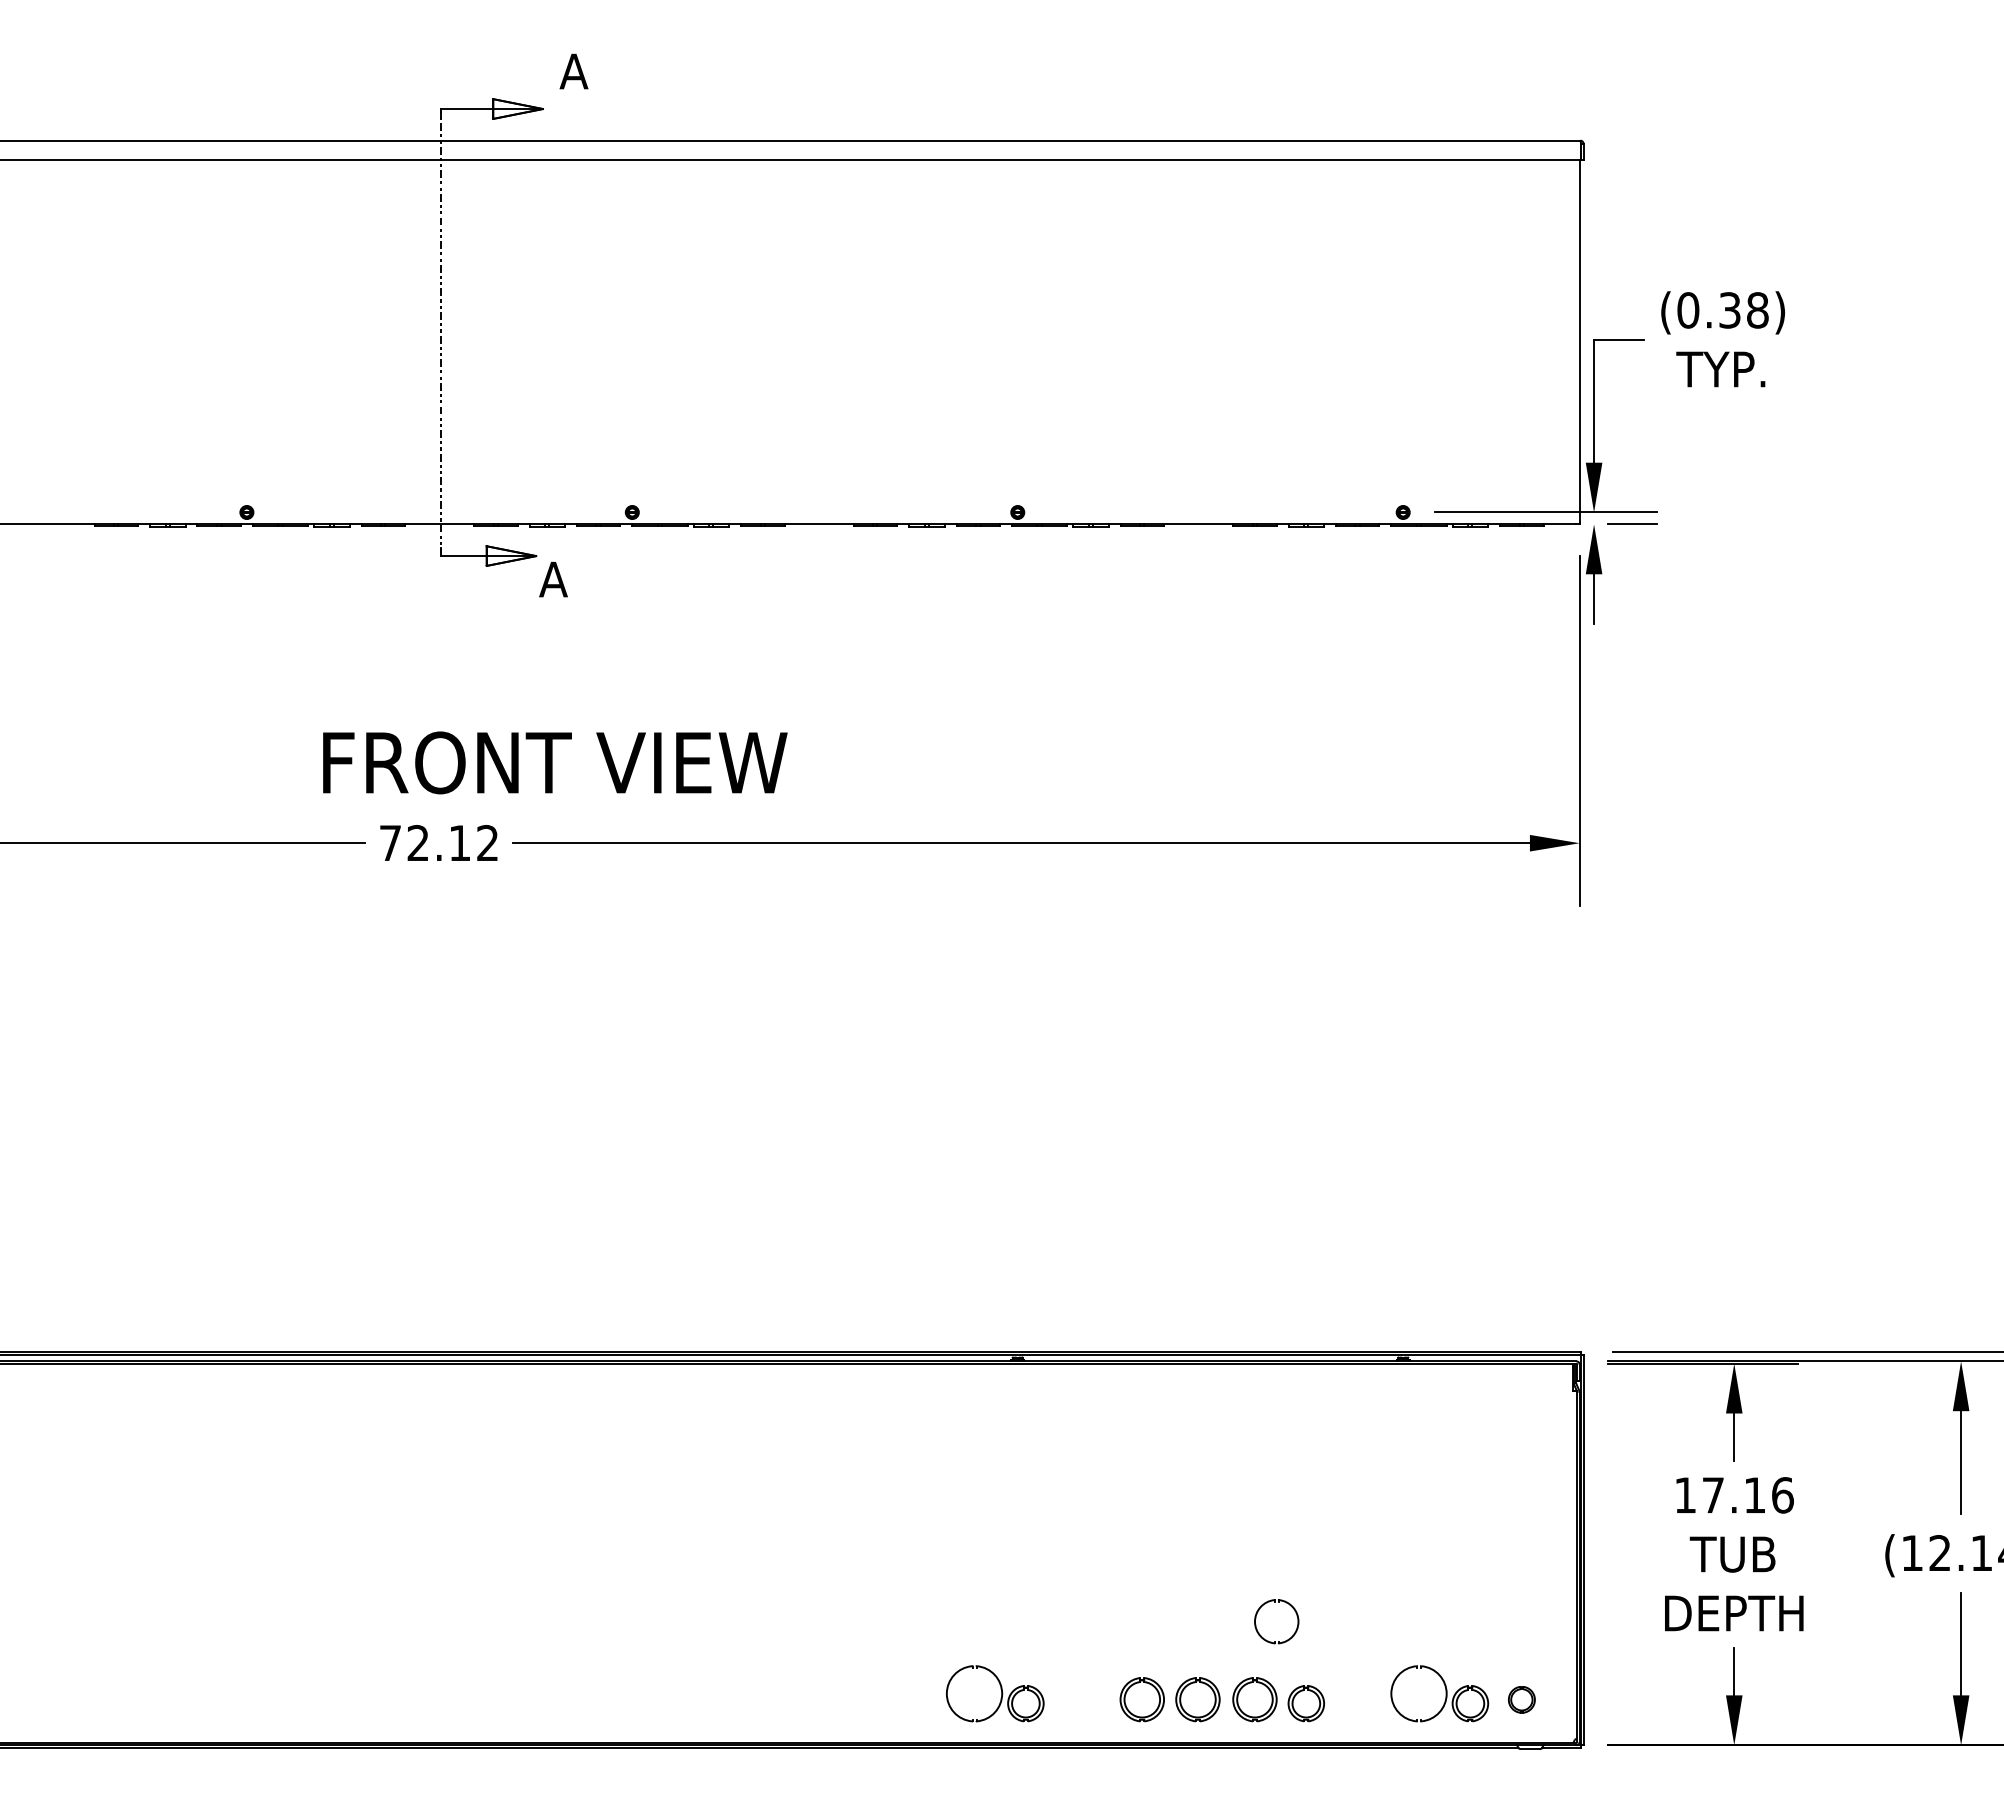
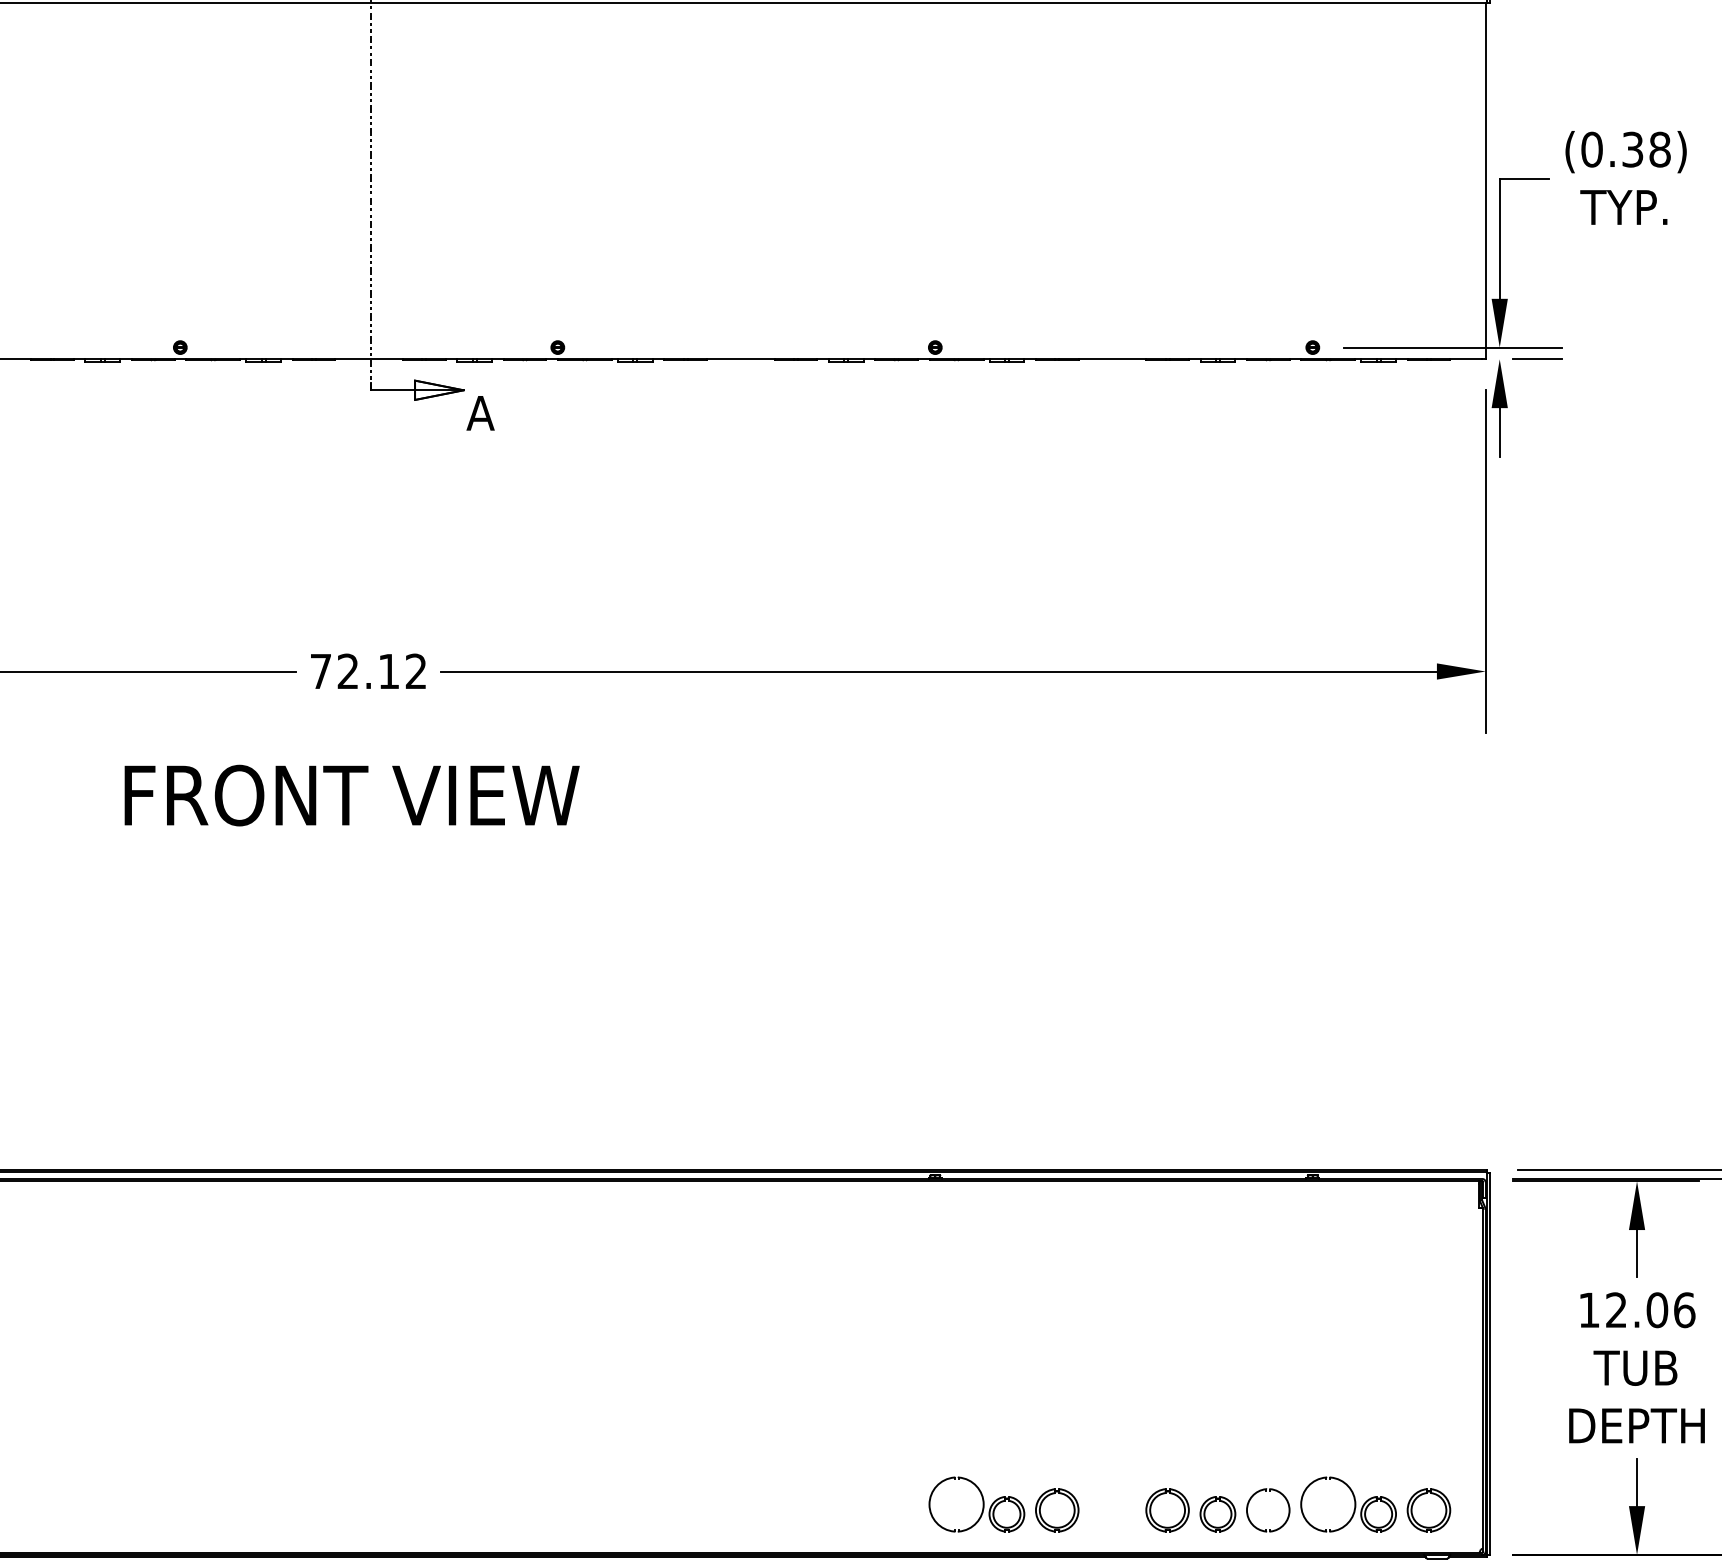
text: (555, 762) -> (352, 795), moved
text: (1734, 1495) -> (1637, 1310), 17.16 -> 12.06
part: (1275, 1602) -> (1267, 1491), moved
part: (995, 1693) -> (977, 1504), moved
part: (1197, 1699) -> (1111, 1510), removed
part: (1521, 1699) -> (1428, 1510), size x1.67

